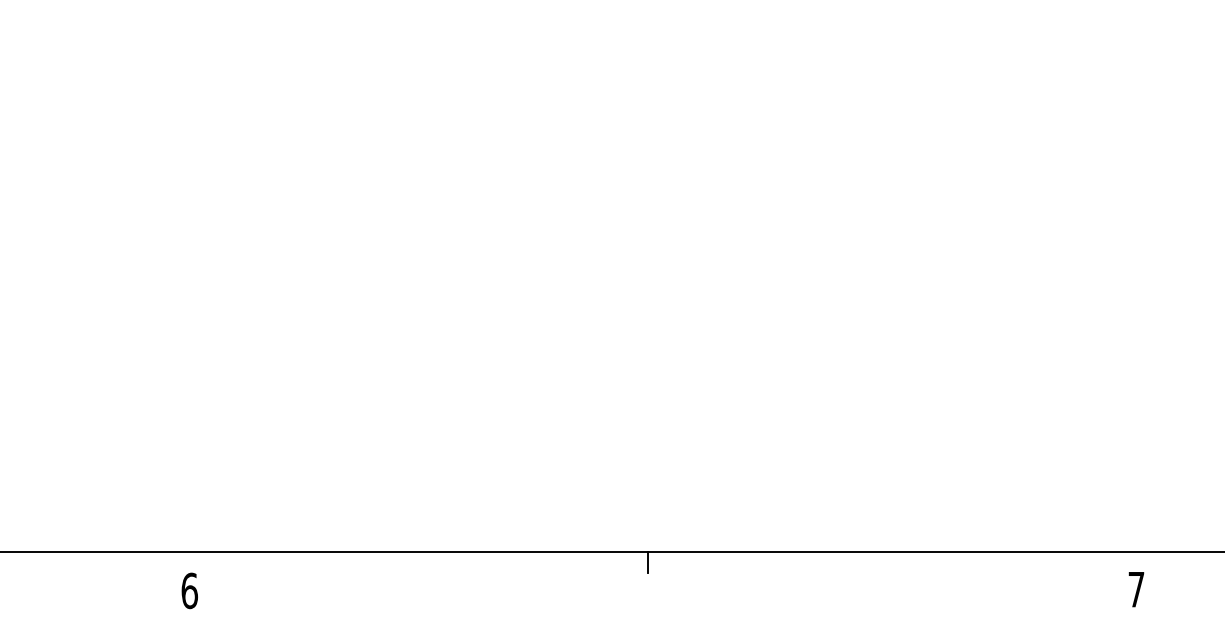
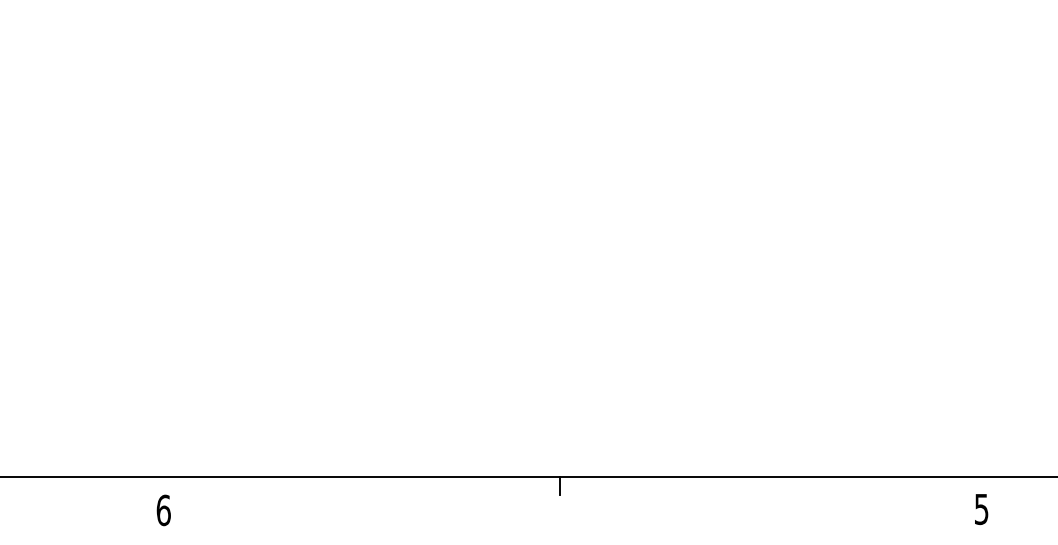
text: (1136, 589) -> (981, 509), 7 -> 5

